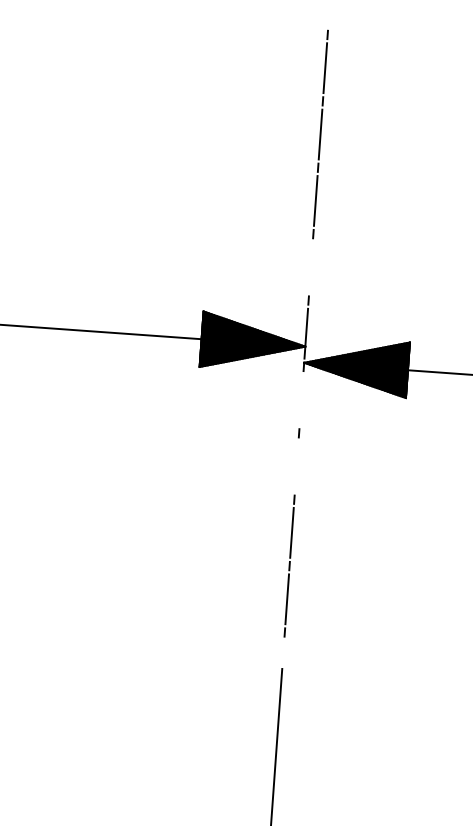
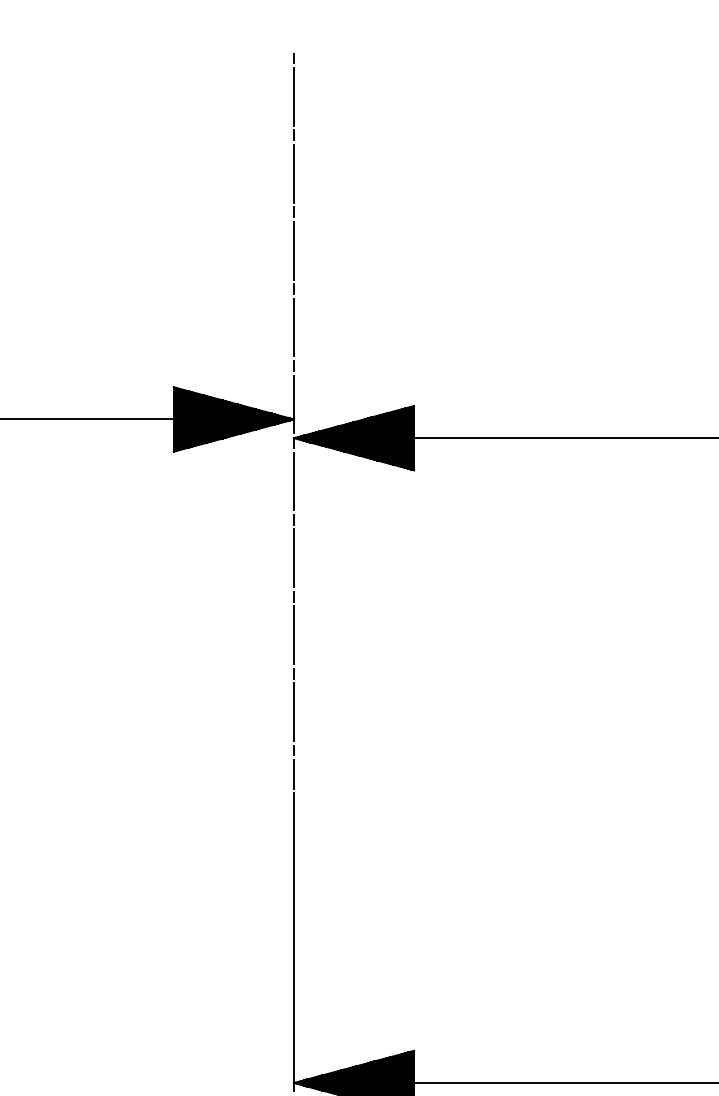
line: (310, 267) -> (293, 327), added
line: (301, 400) -> (293, 481), added
line: (296, 466) -> (293, 558), added
line: (282, 653) -> (293, 774), added

